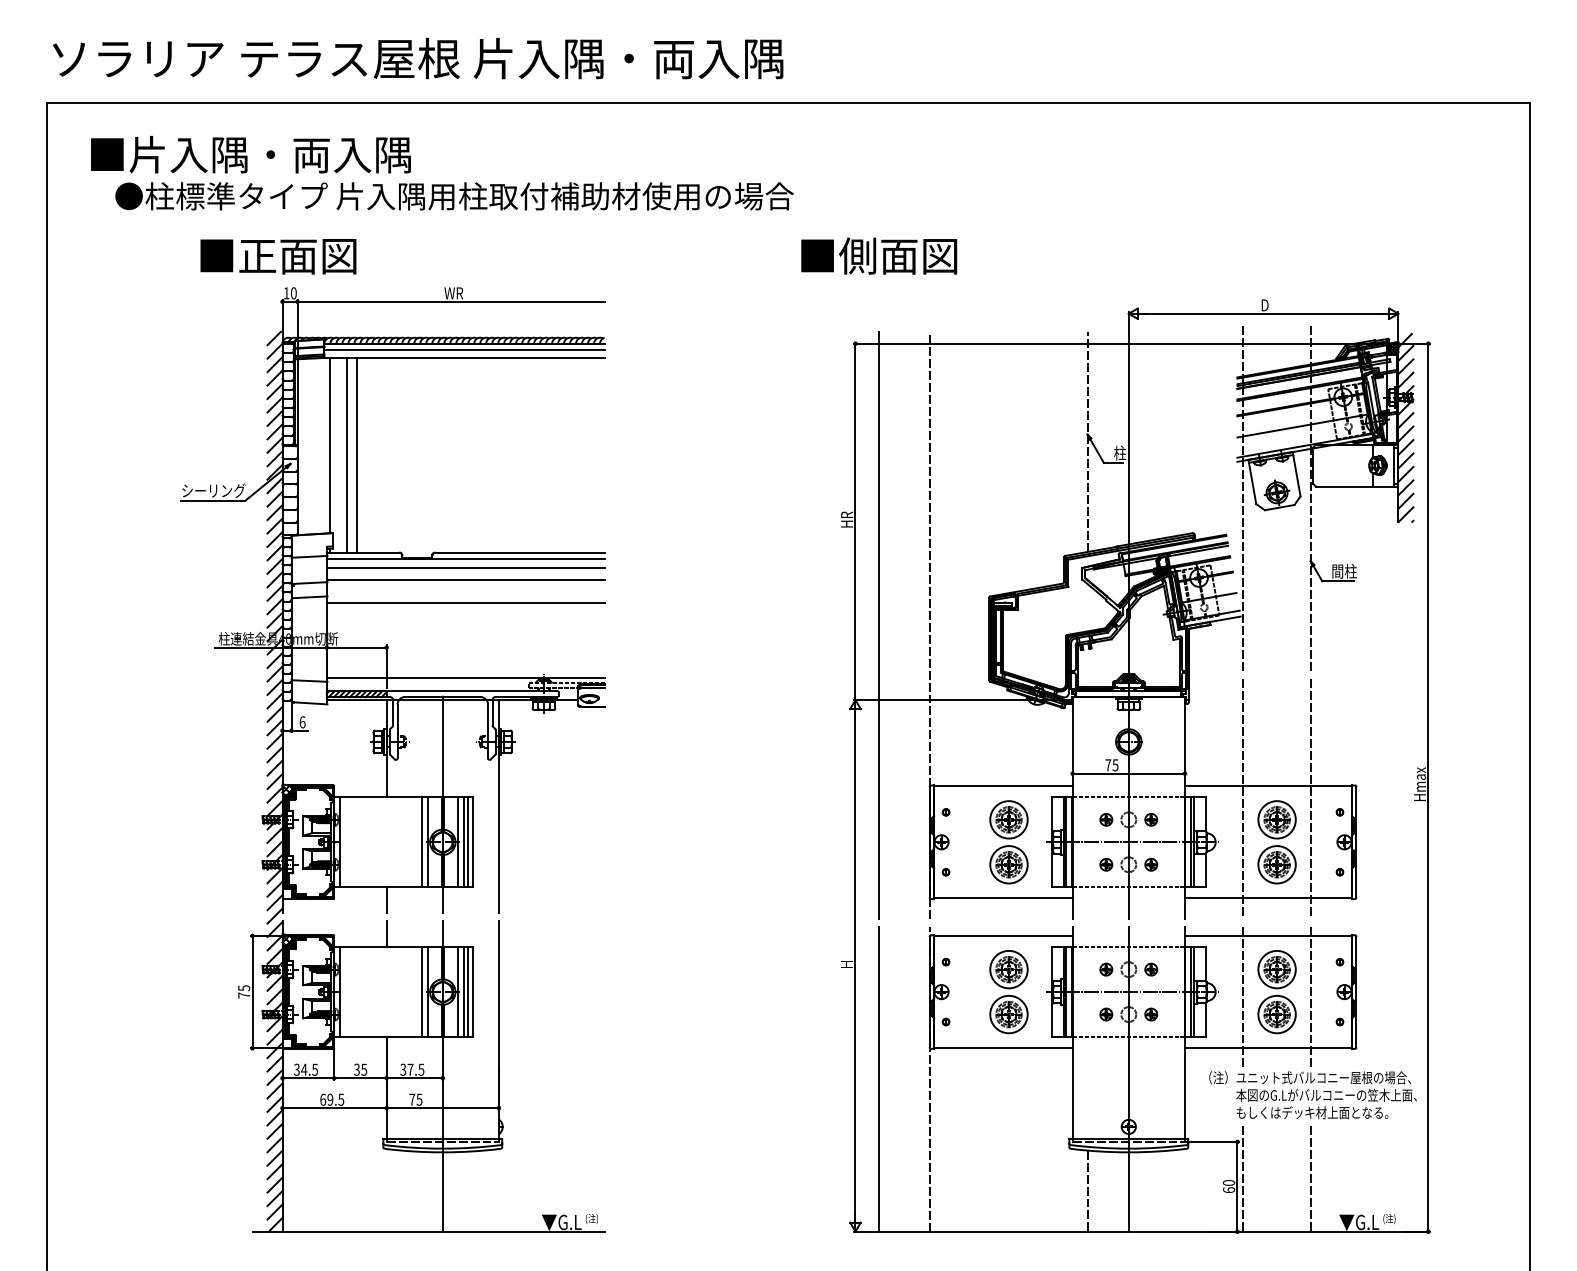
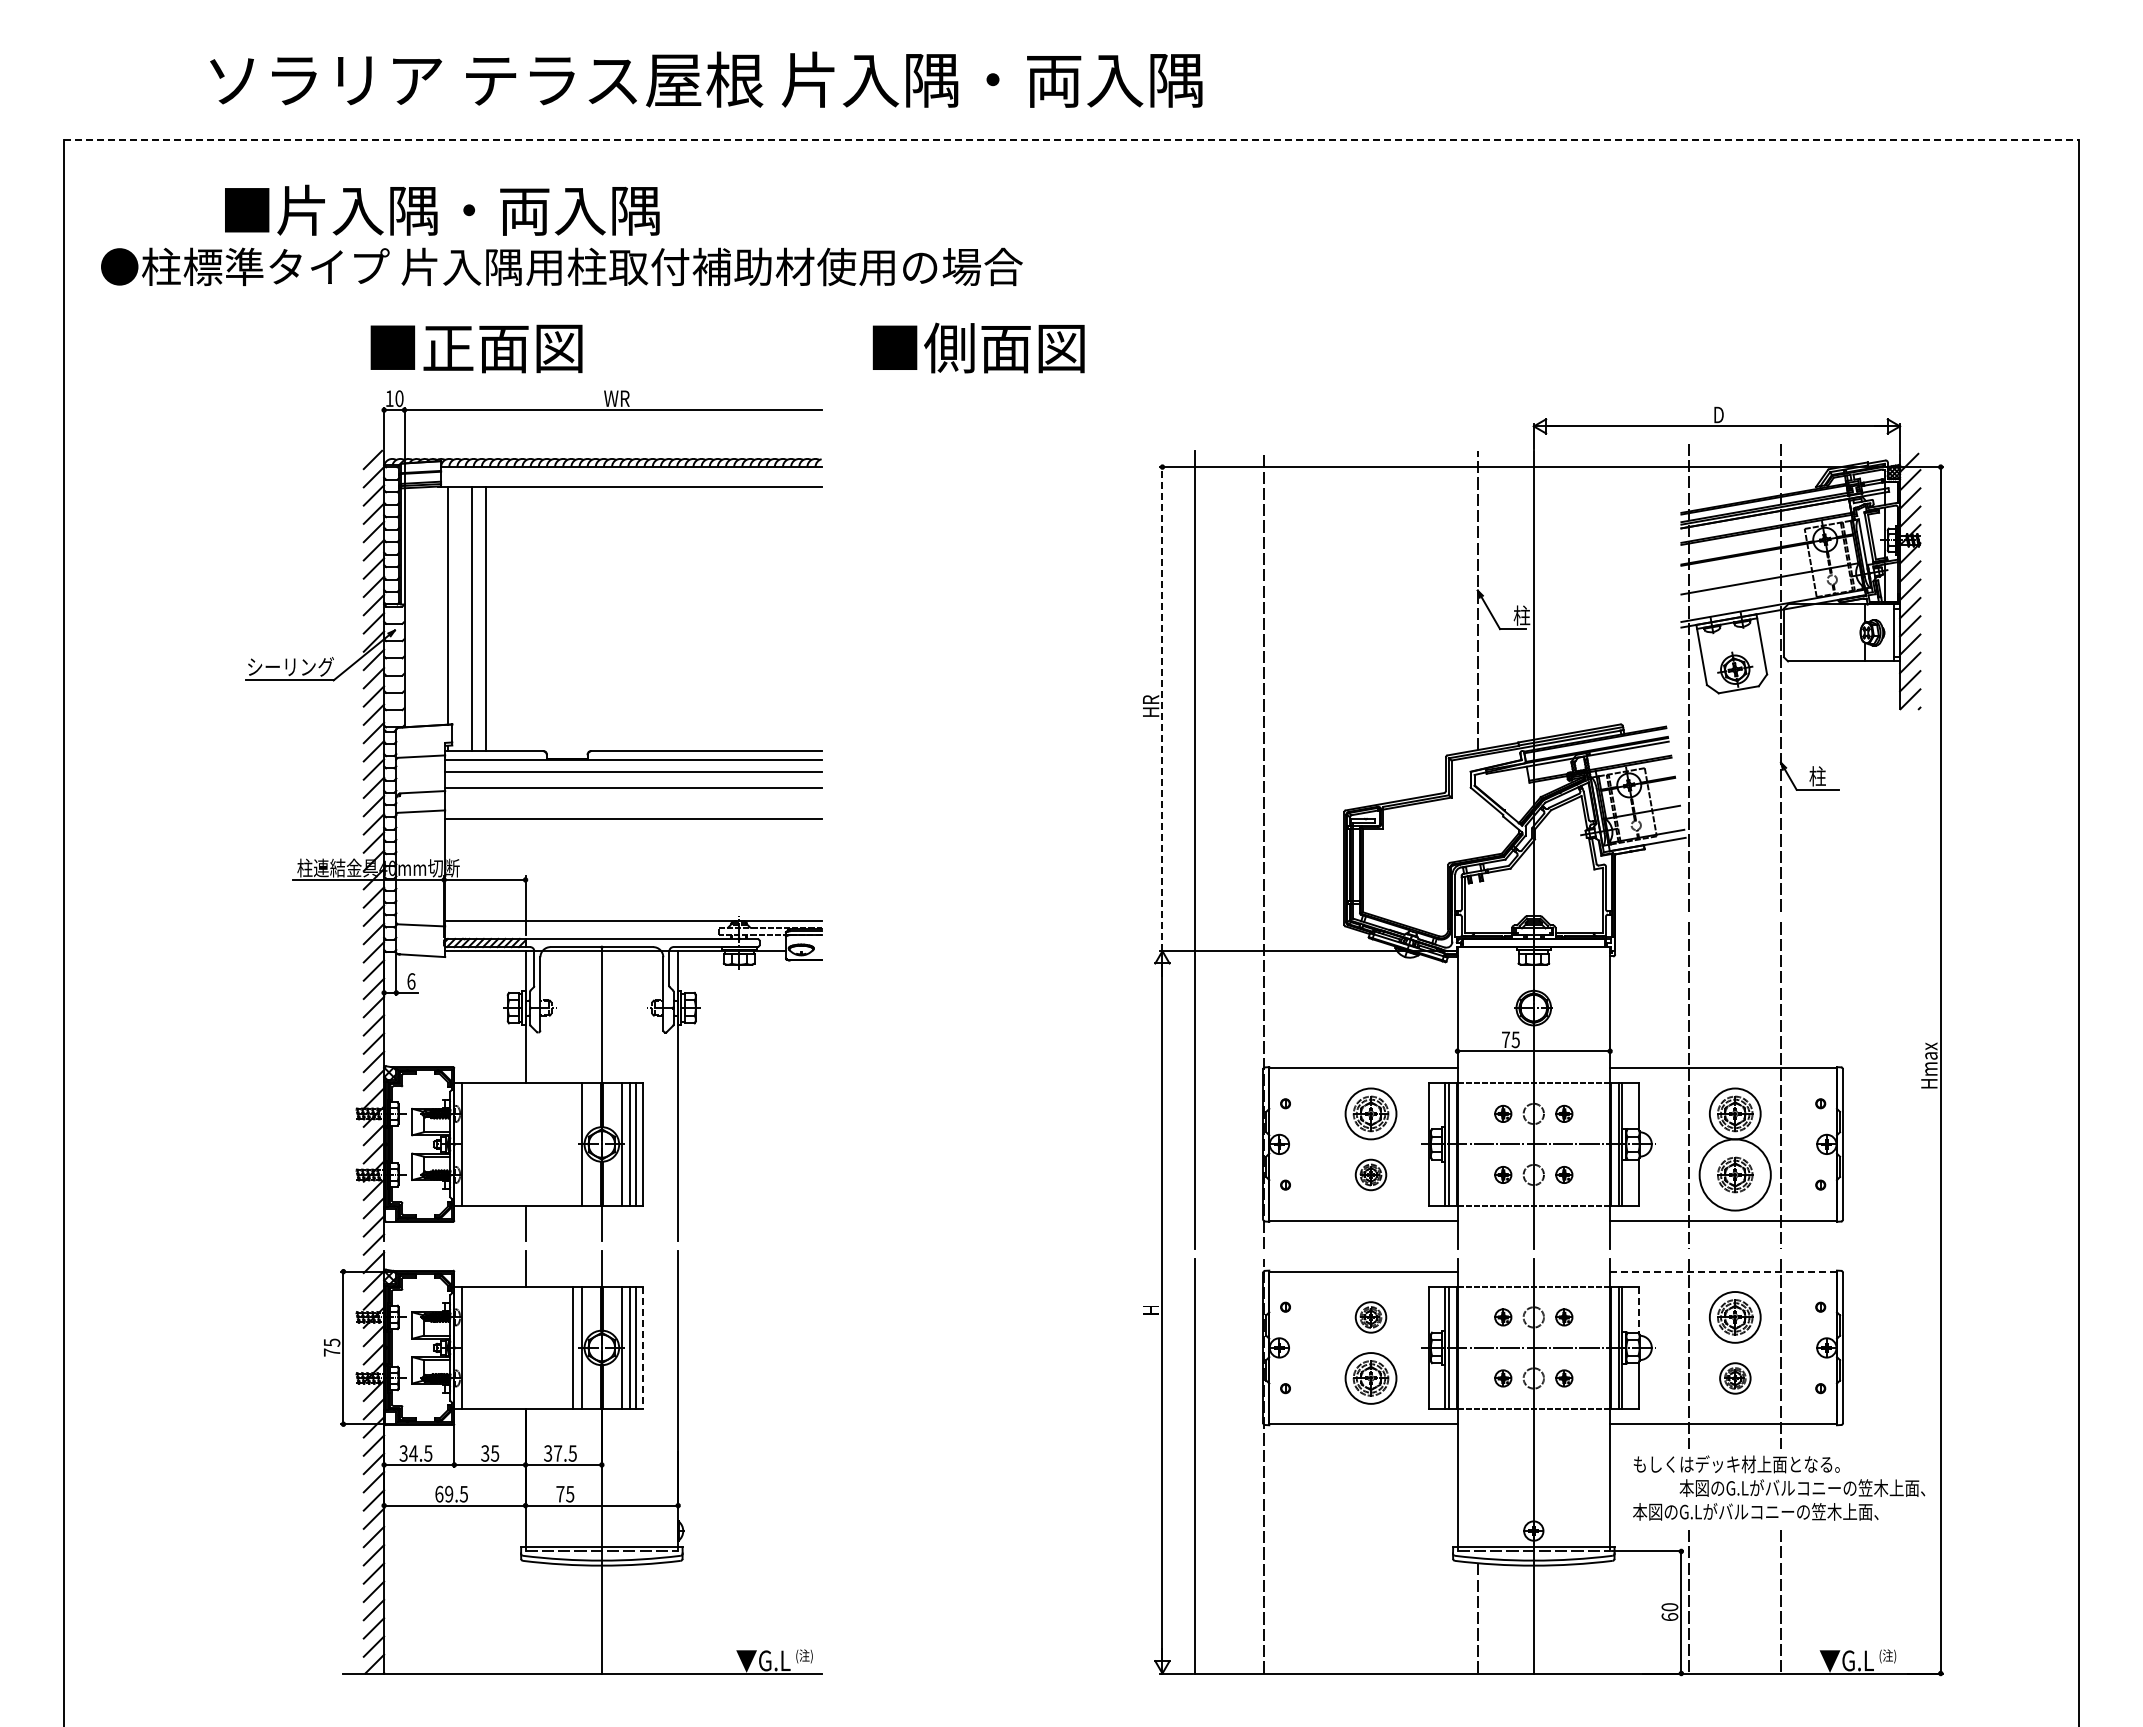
text: (418, 58) -> (706, 79), moved
line: (788, 102) -> (1071, 139), solid -> dashed
text: (251, 154) -> (442, 209), moved
text: (454, 196) -> (561, 266), moved
text: (879, 255) -> (978, 347), moved
text: (278, 256) -> (476, 348), moved
line: (464, 349) -> (631, 475), removed
line: (855, 521) -> (1162, 708), solid -> dashed
text: (1344, 571) -> (1826, 776), 間柱 -> 柱
line: (421, 842) -> (573, 1144), removed
part: (1008, 864) -> (1370, 1174), size x0.6
circle: (1276, 864) -> (1734, 1174), size x1.4
line: (1268, 935) -> (1723, 1271), solid -> dashed
line: (1205, 963) -> (1638, 1309), solid -> dashed
part: (1008, 969) -> (1370, 1317), size x0.6
line: (472, 992) -> (642, 1348), solid -> dashed
part: (1277, 1014) -> (1735, 1378), size x0.6
text: (1306, 1077) -> (1775, 1464), （注）ユニット式バルコニー屋根の場合、 -> もしくはデッキ材上面となる。
text: (1294, 1112) -> (1759, 1511), もしくはデッキ材上面となる。 -> 本図のG.Lがバルコニーの笠木上面、

